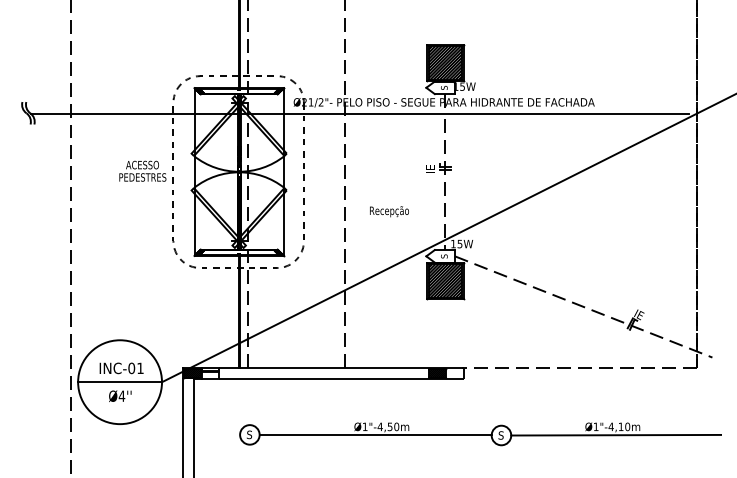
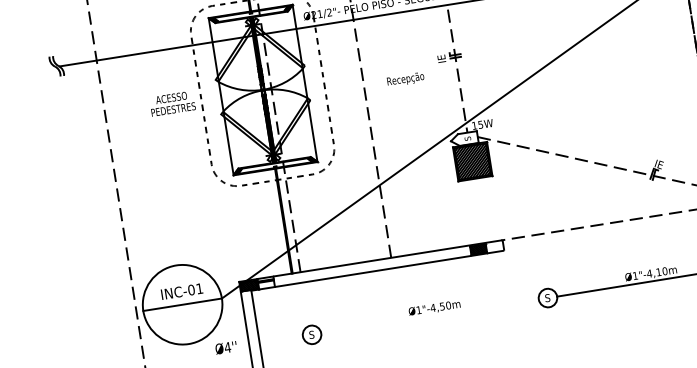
text: (389, 211) -> (405, 79), moved
text: (120, 395) -> (226, 347), moved
line: (375, 434) -> (429, 315), removed

